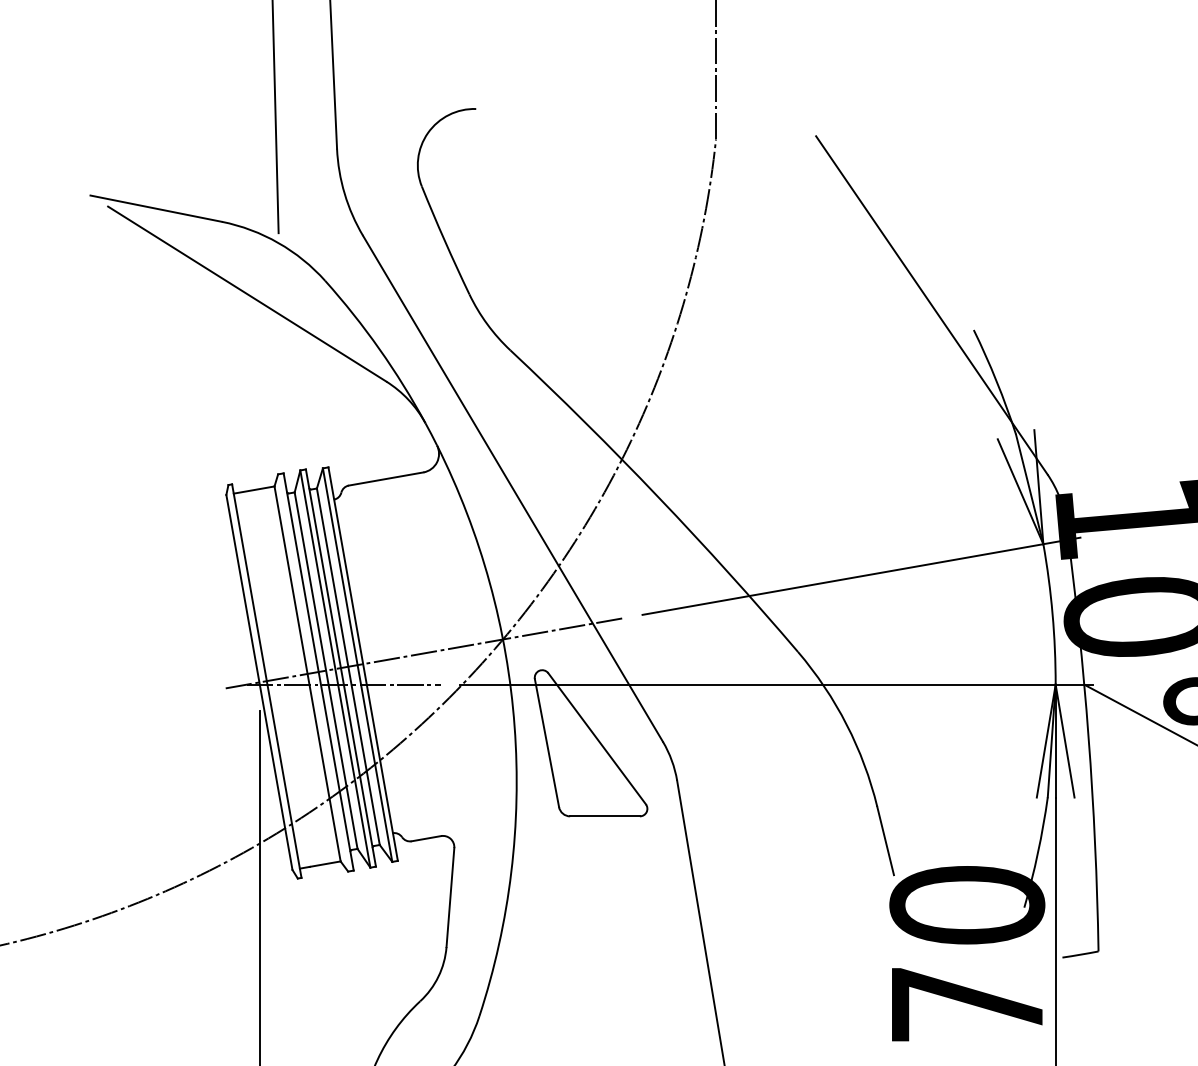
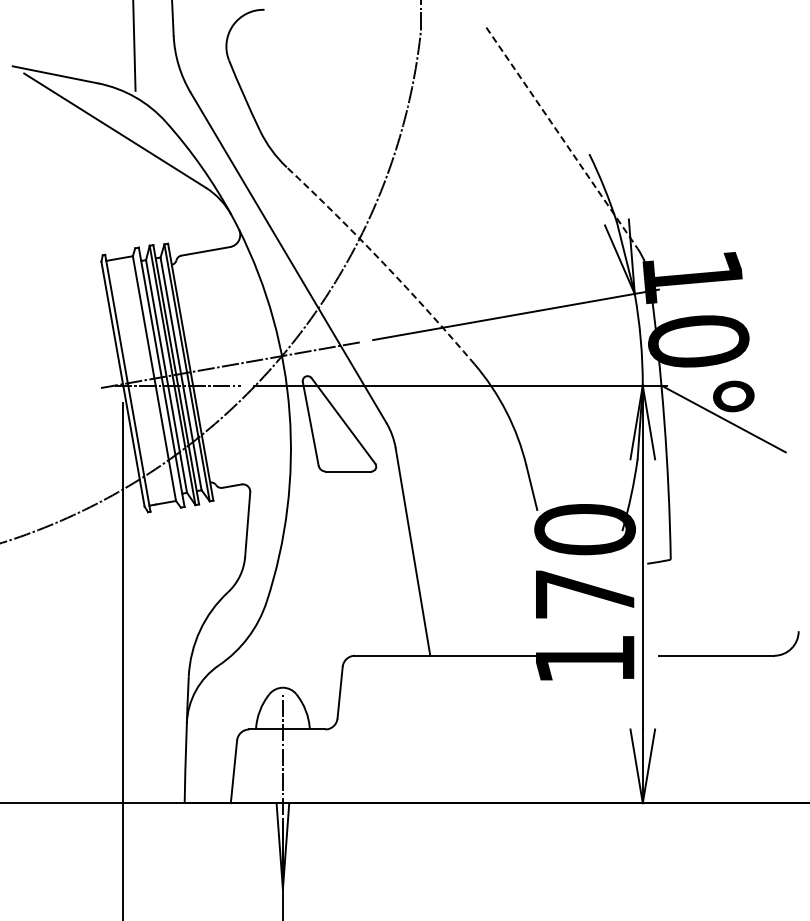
line: (931, 306) -> (561, 138), solid -> dashed
arc: (658, 497) -> (383, 263), solid -> dashed

